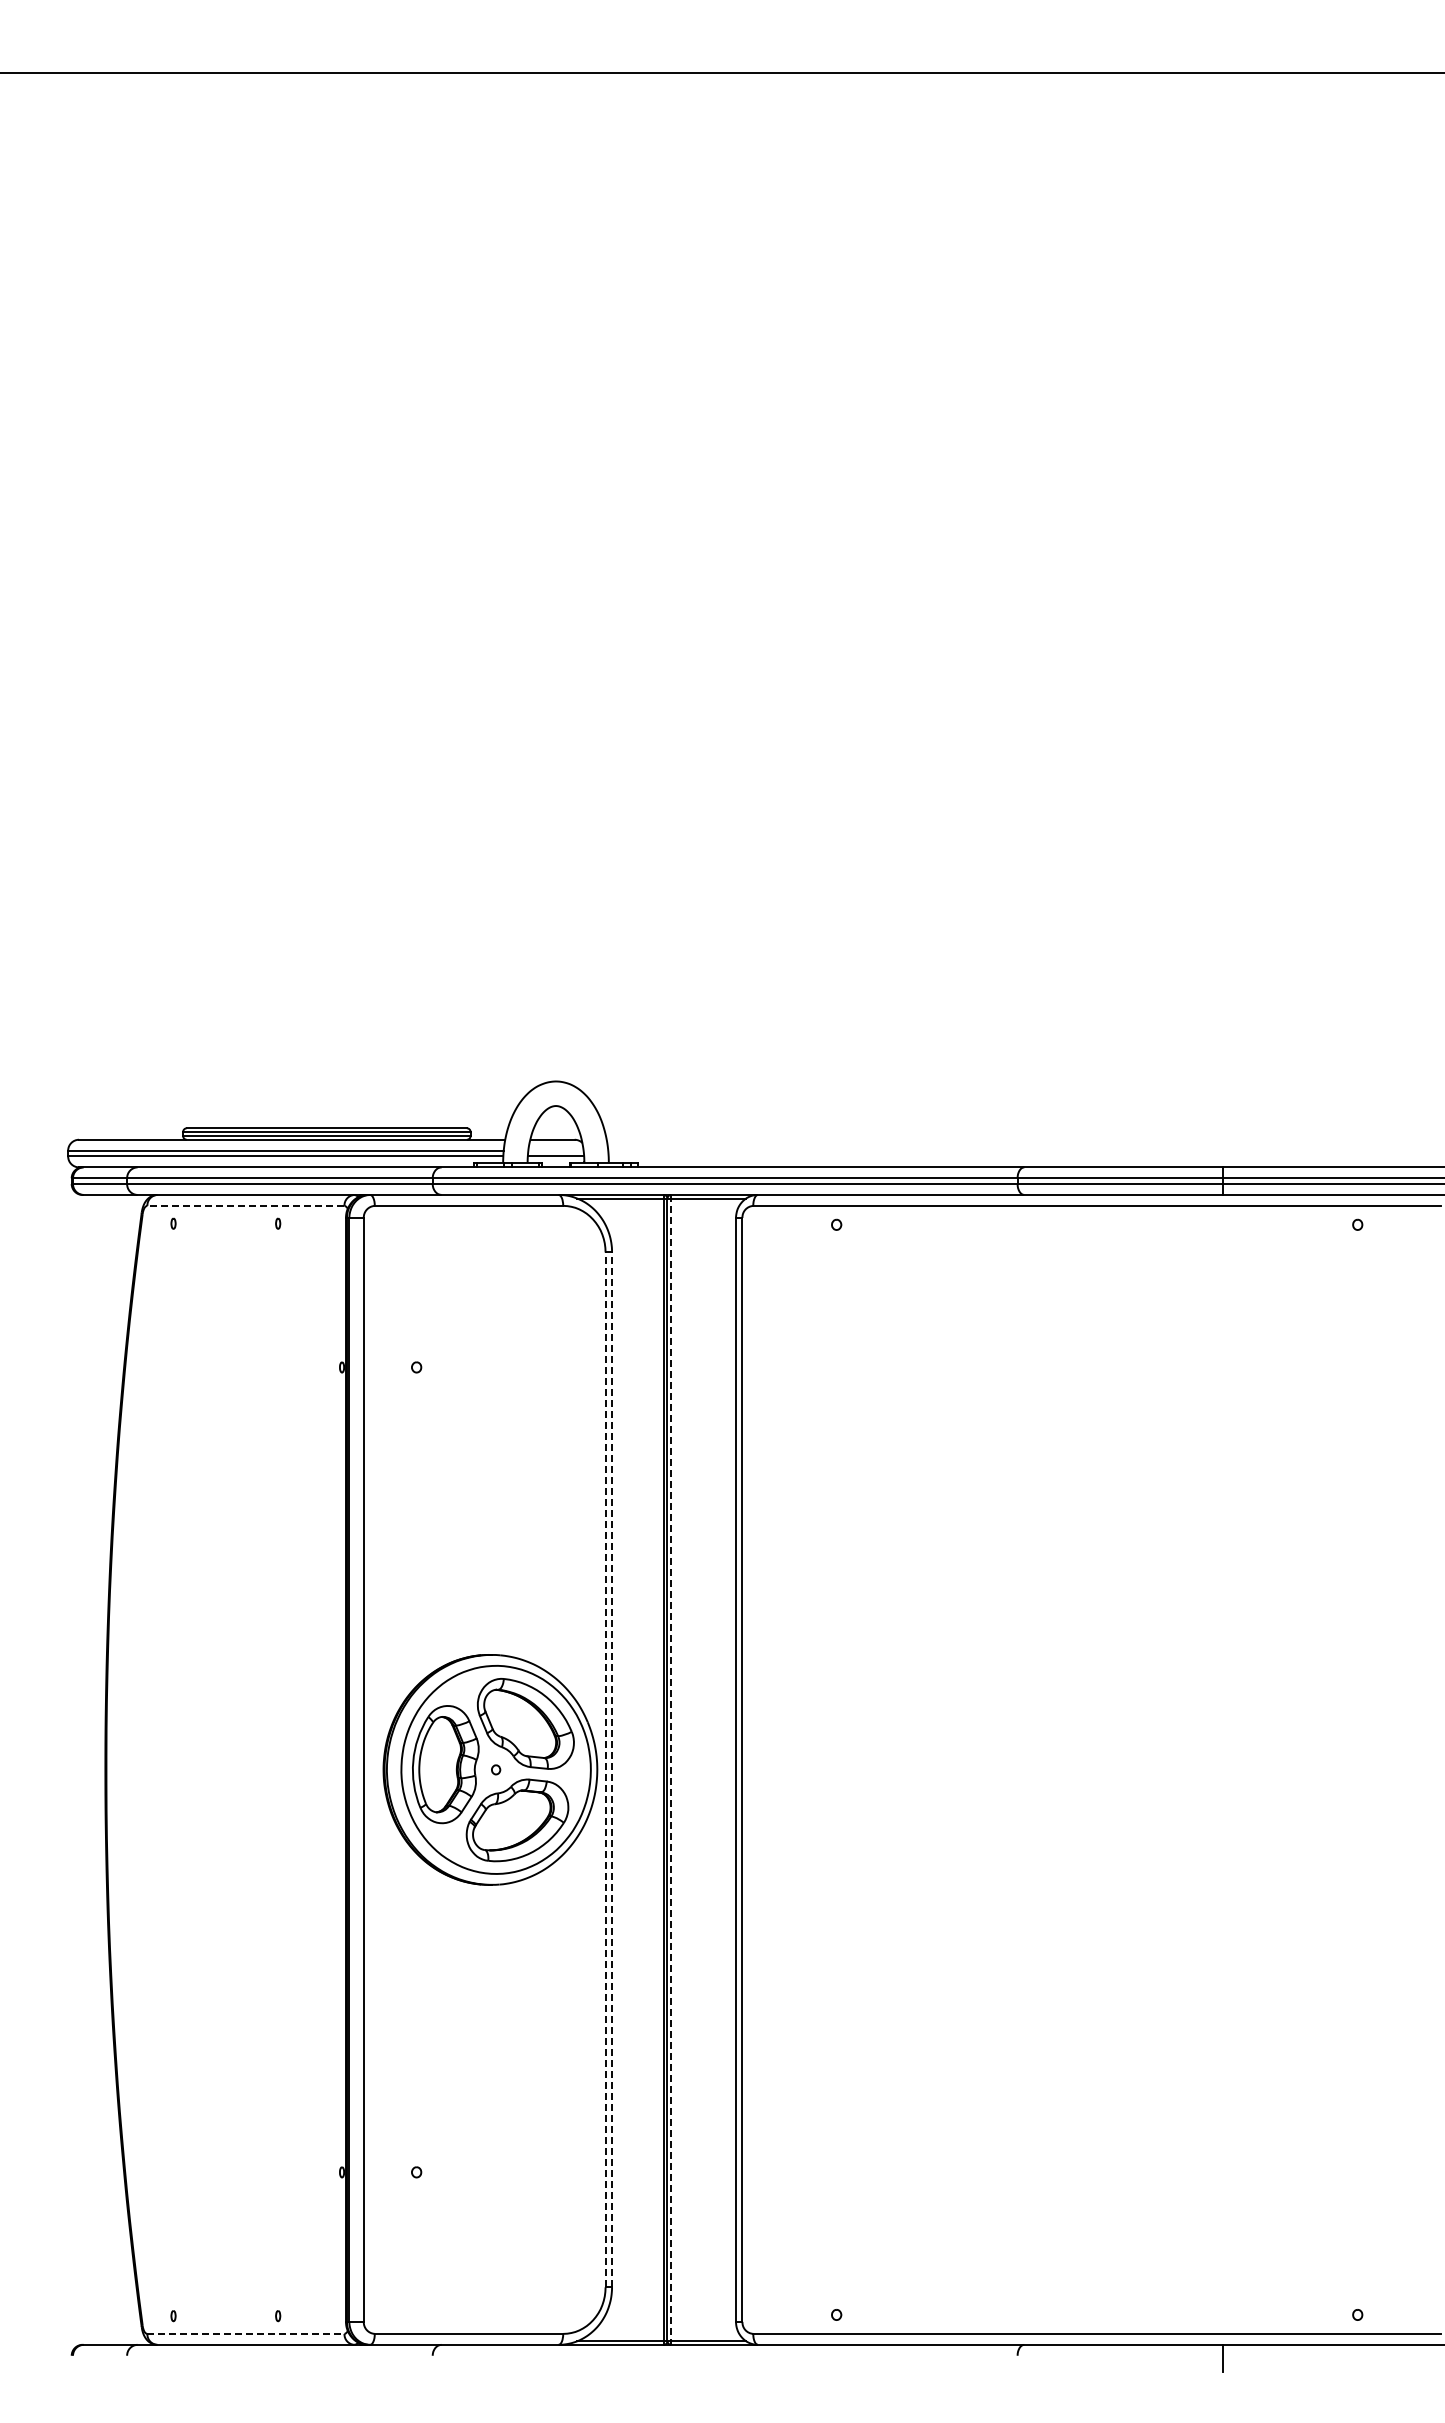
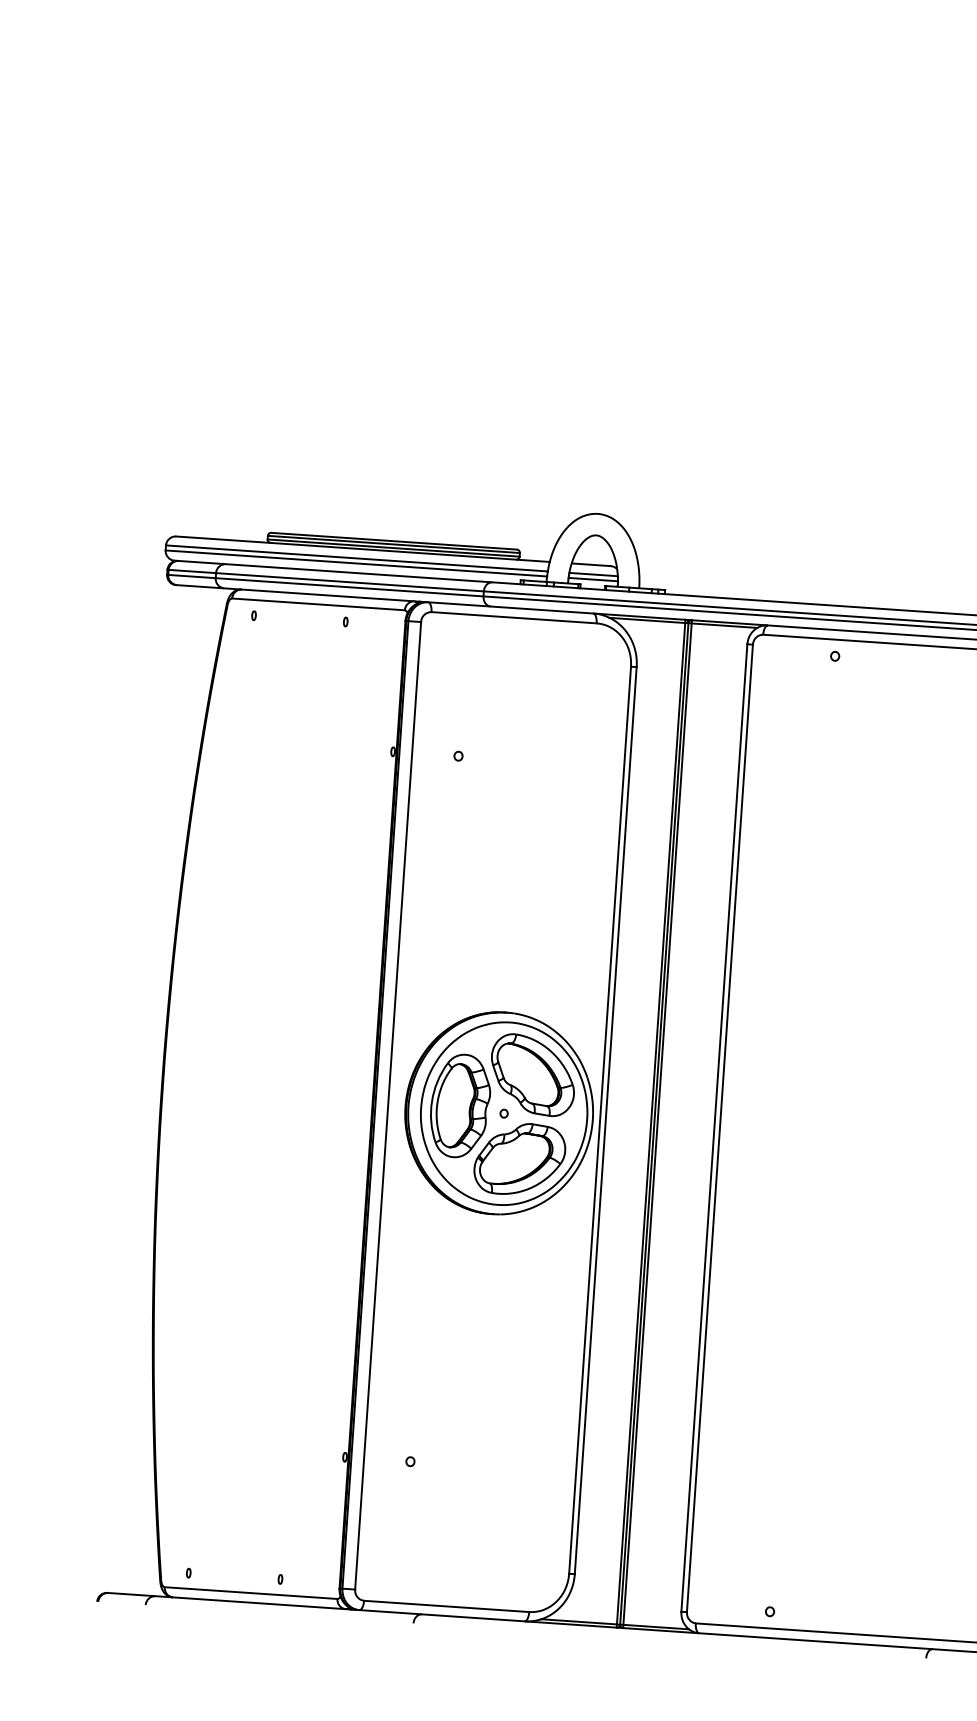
line: (555, 1150) -> (593, 574), added
line: (245, 1205) -> (318, 604), dashed -> solid
line: (605, 1769) -> (600, 1119), dashed -> solid
line: (612, 1769) -> (606, 1120), dashed -> solid
line: (671, 1769) -> (657, 1123), dashed -> solid
line: (245, 2333) -> (250, 1592), dashed -> solid

